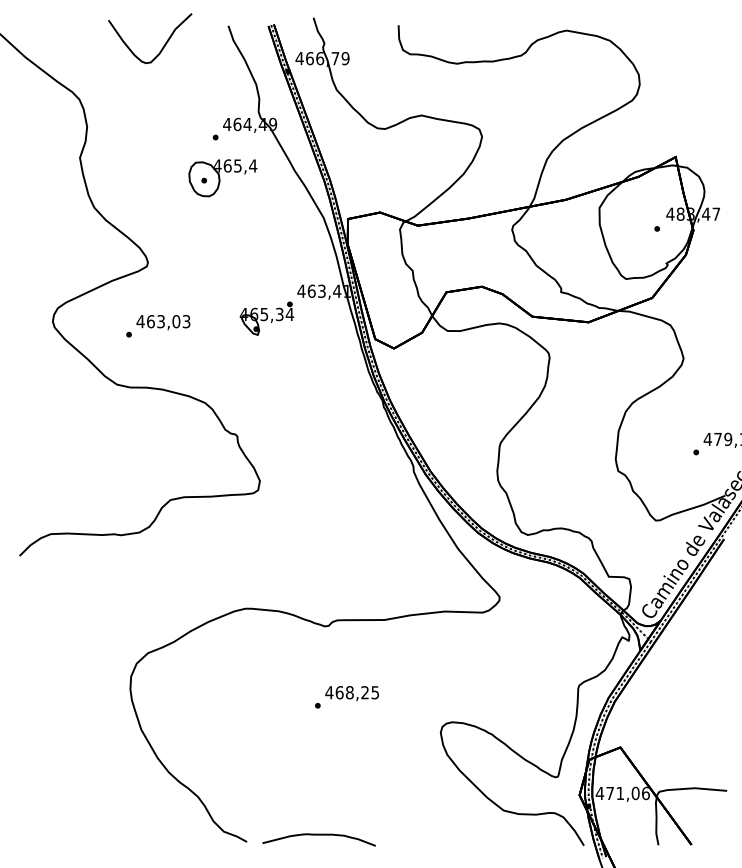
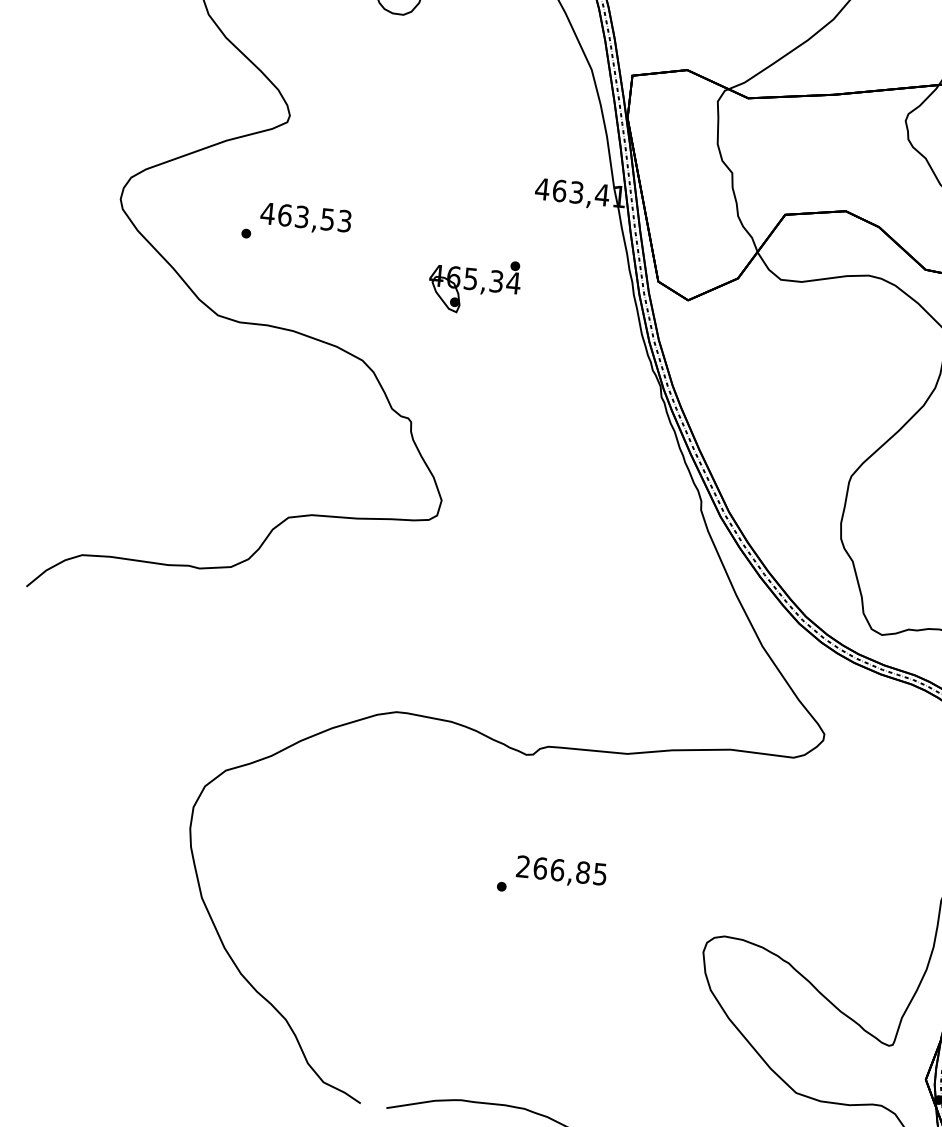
part: (266, 318) -> (473, 286), moved
text: (176, 321) -> (327, 219), 463,03 -> 463,53
text: (347, 692) -> (553, 869), 468,25 -> 266,85

